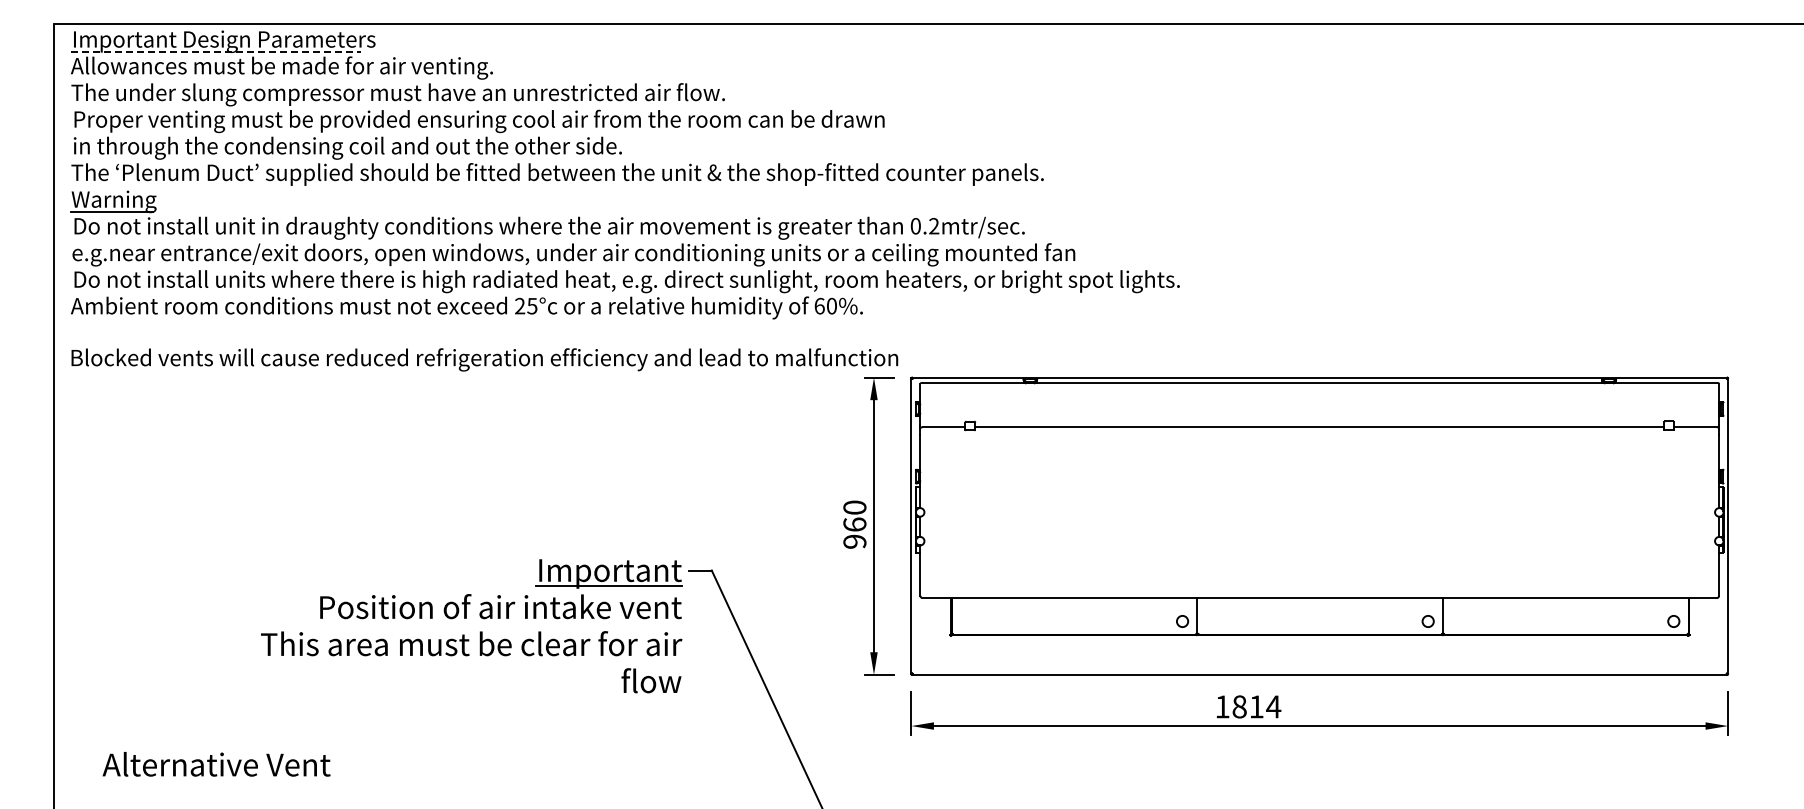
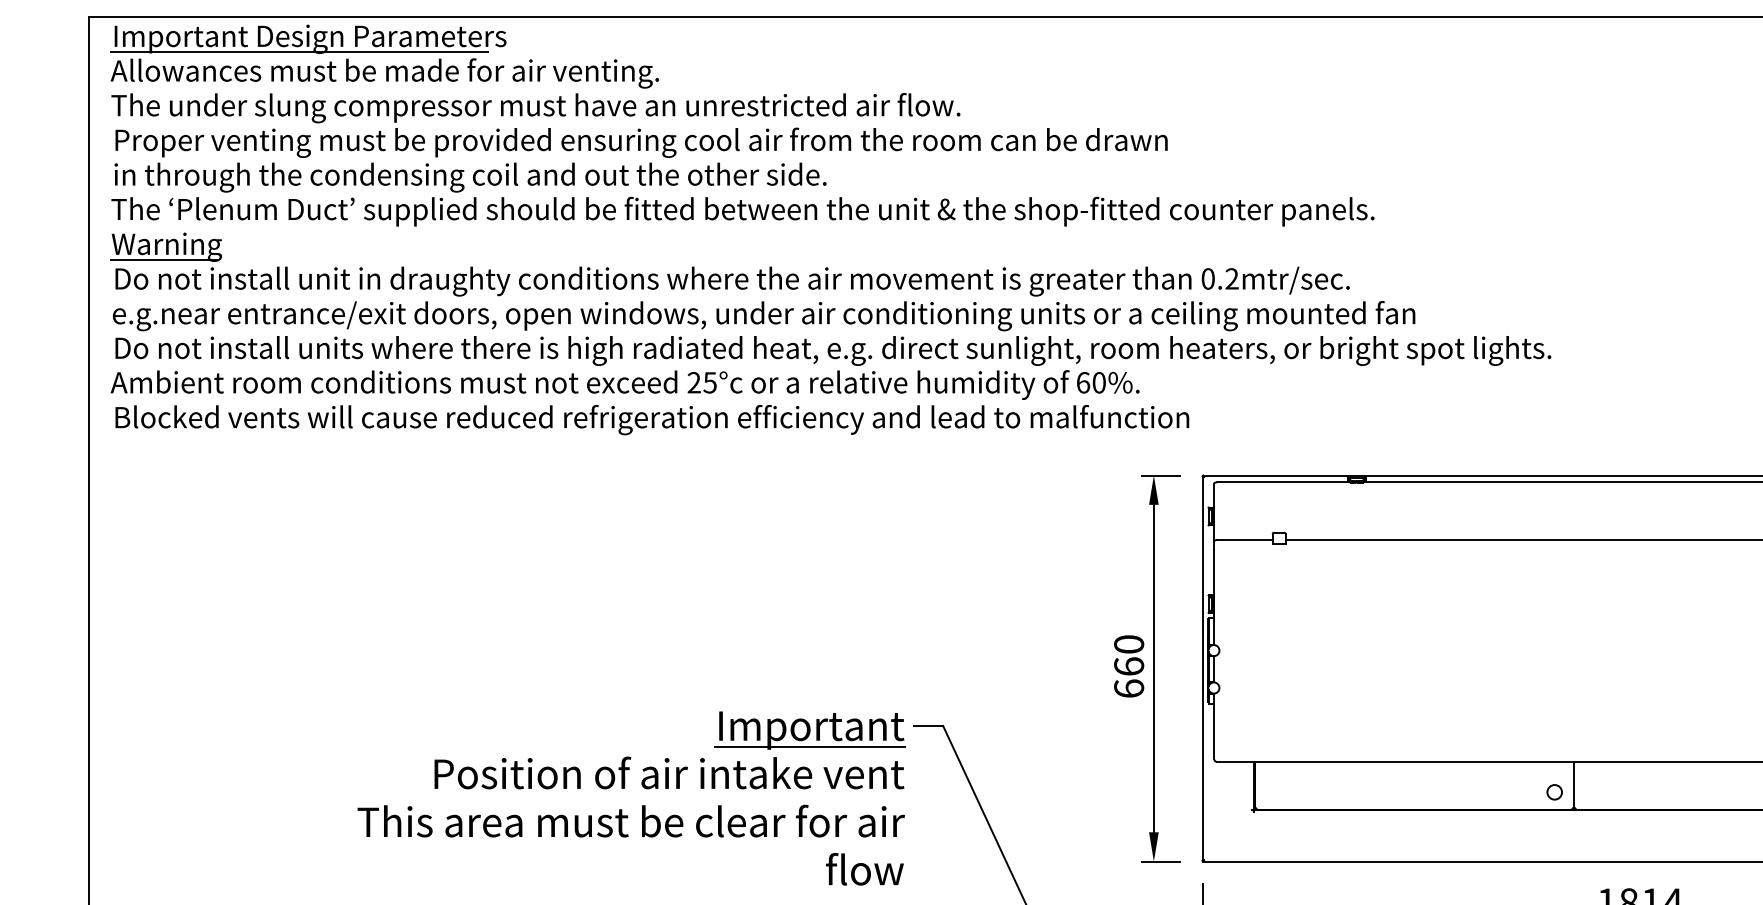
line: (216, 51) -> (299, 51), dashed -> solid
text: (484, 359) -> (651, 419), moved
text: (854, 541) -> (1128, 688), 960 -> 660

